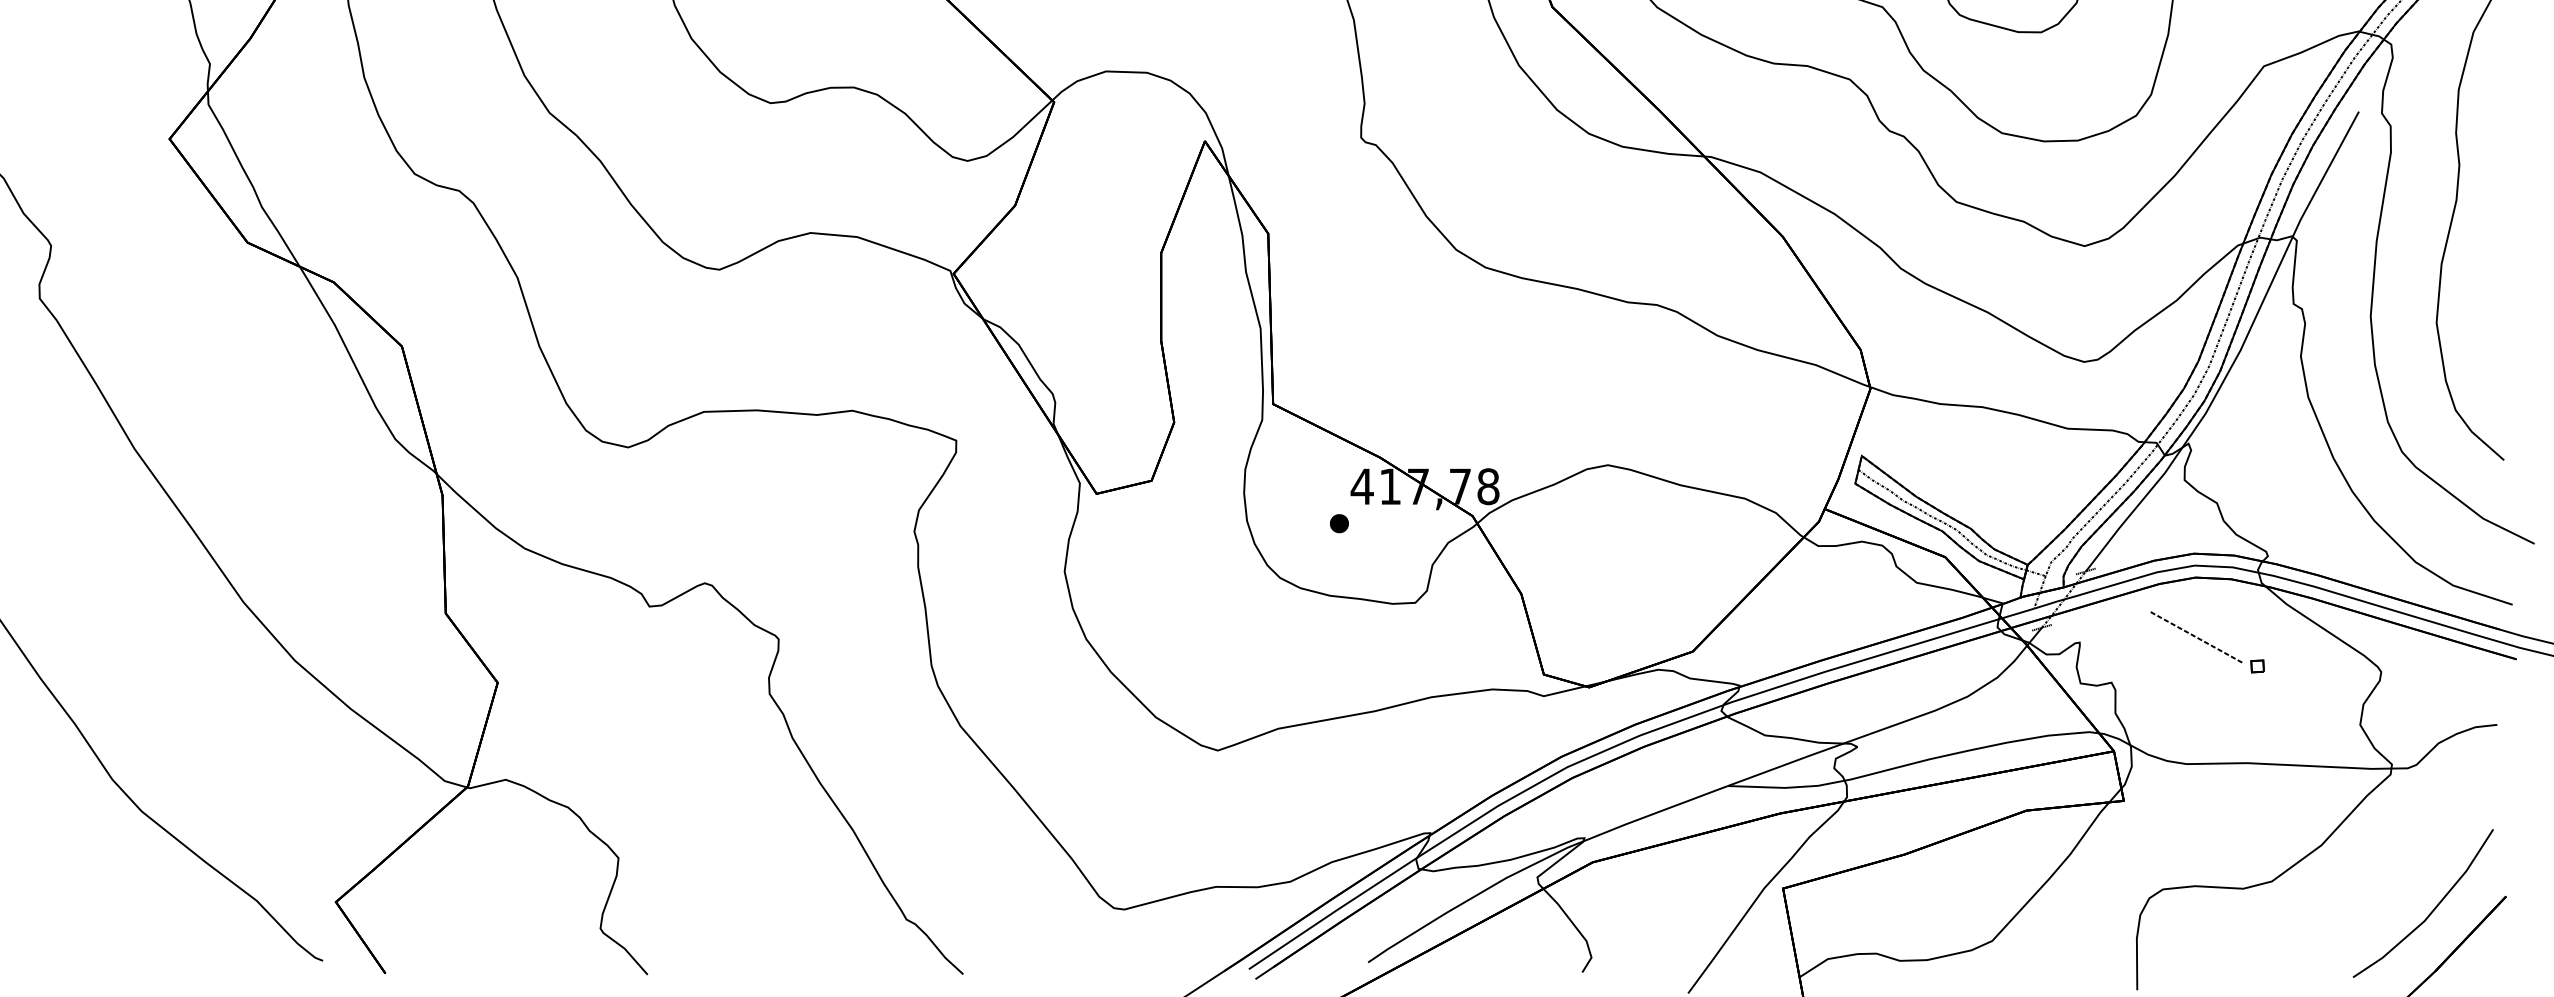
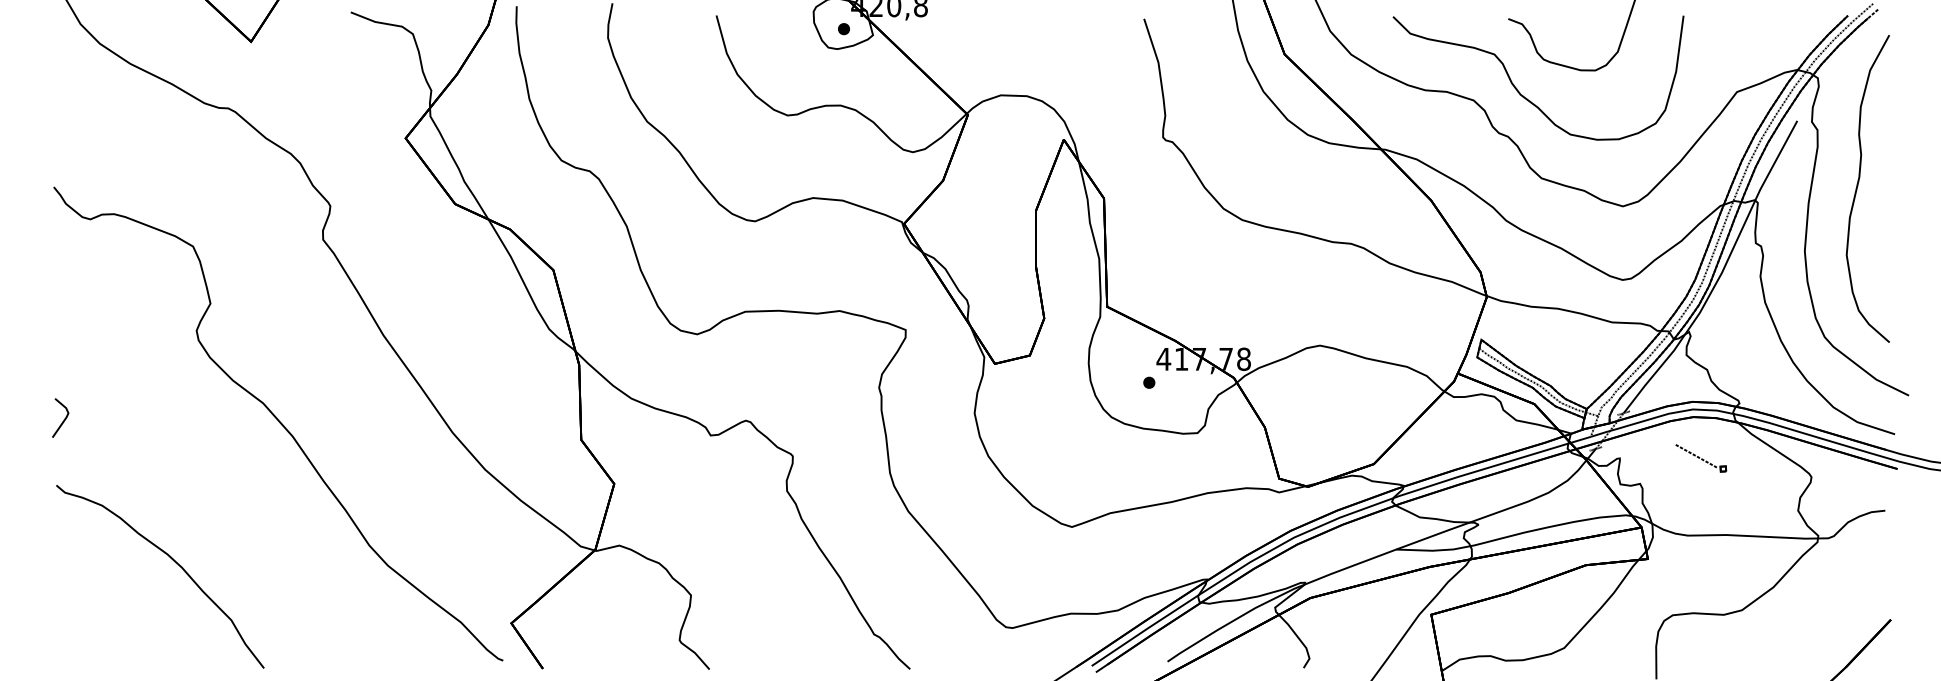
part: (2206, 642) -> (1700, 458), size x0.7
line: (2431, 910) -> (1843, 628), removed

